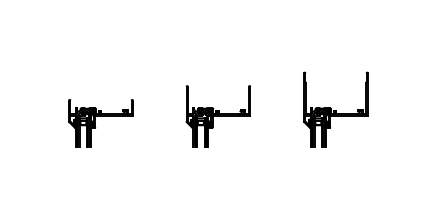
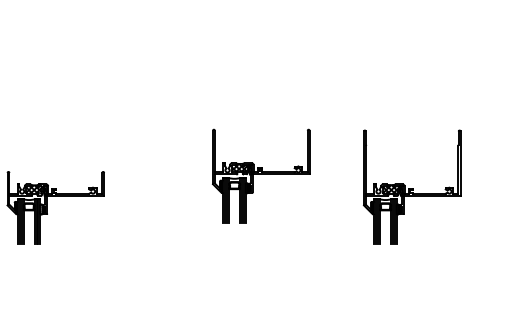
part: (217, 116) -> (259, 175), moved

